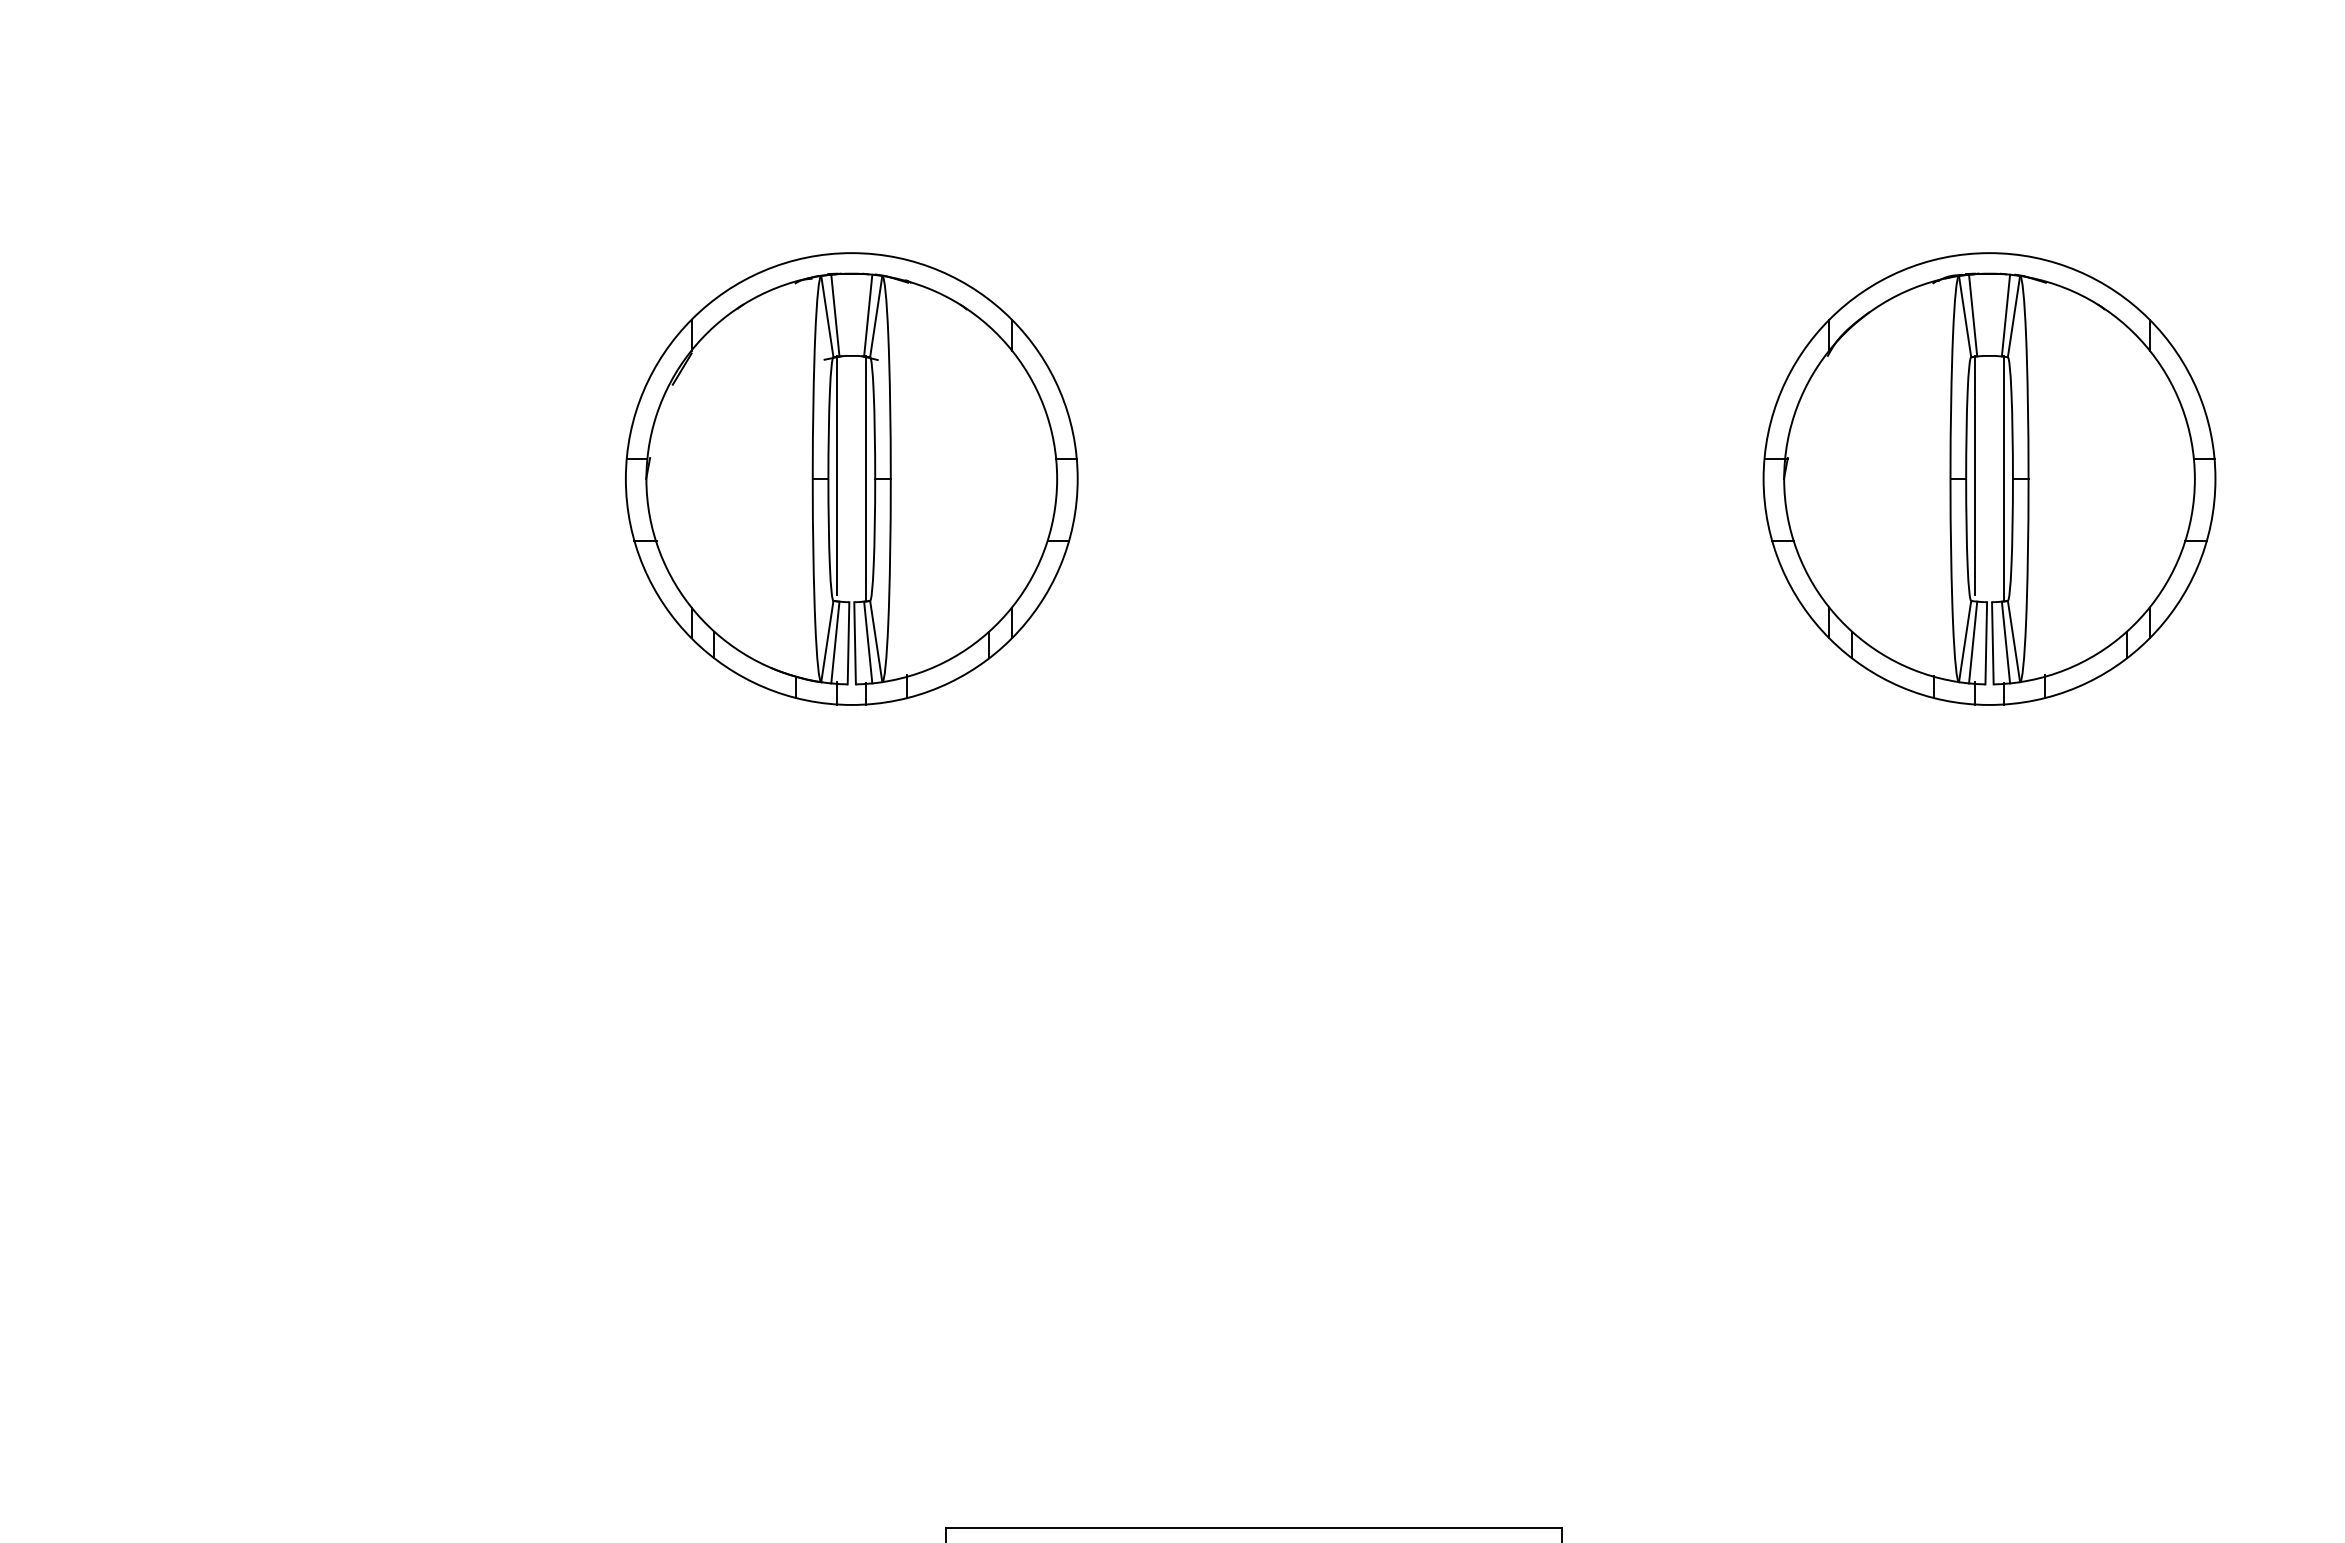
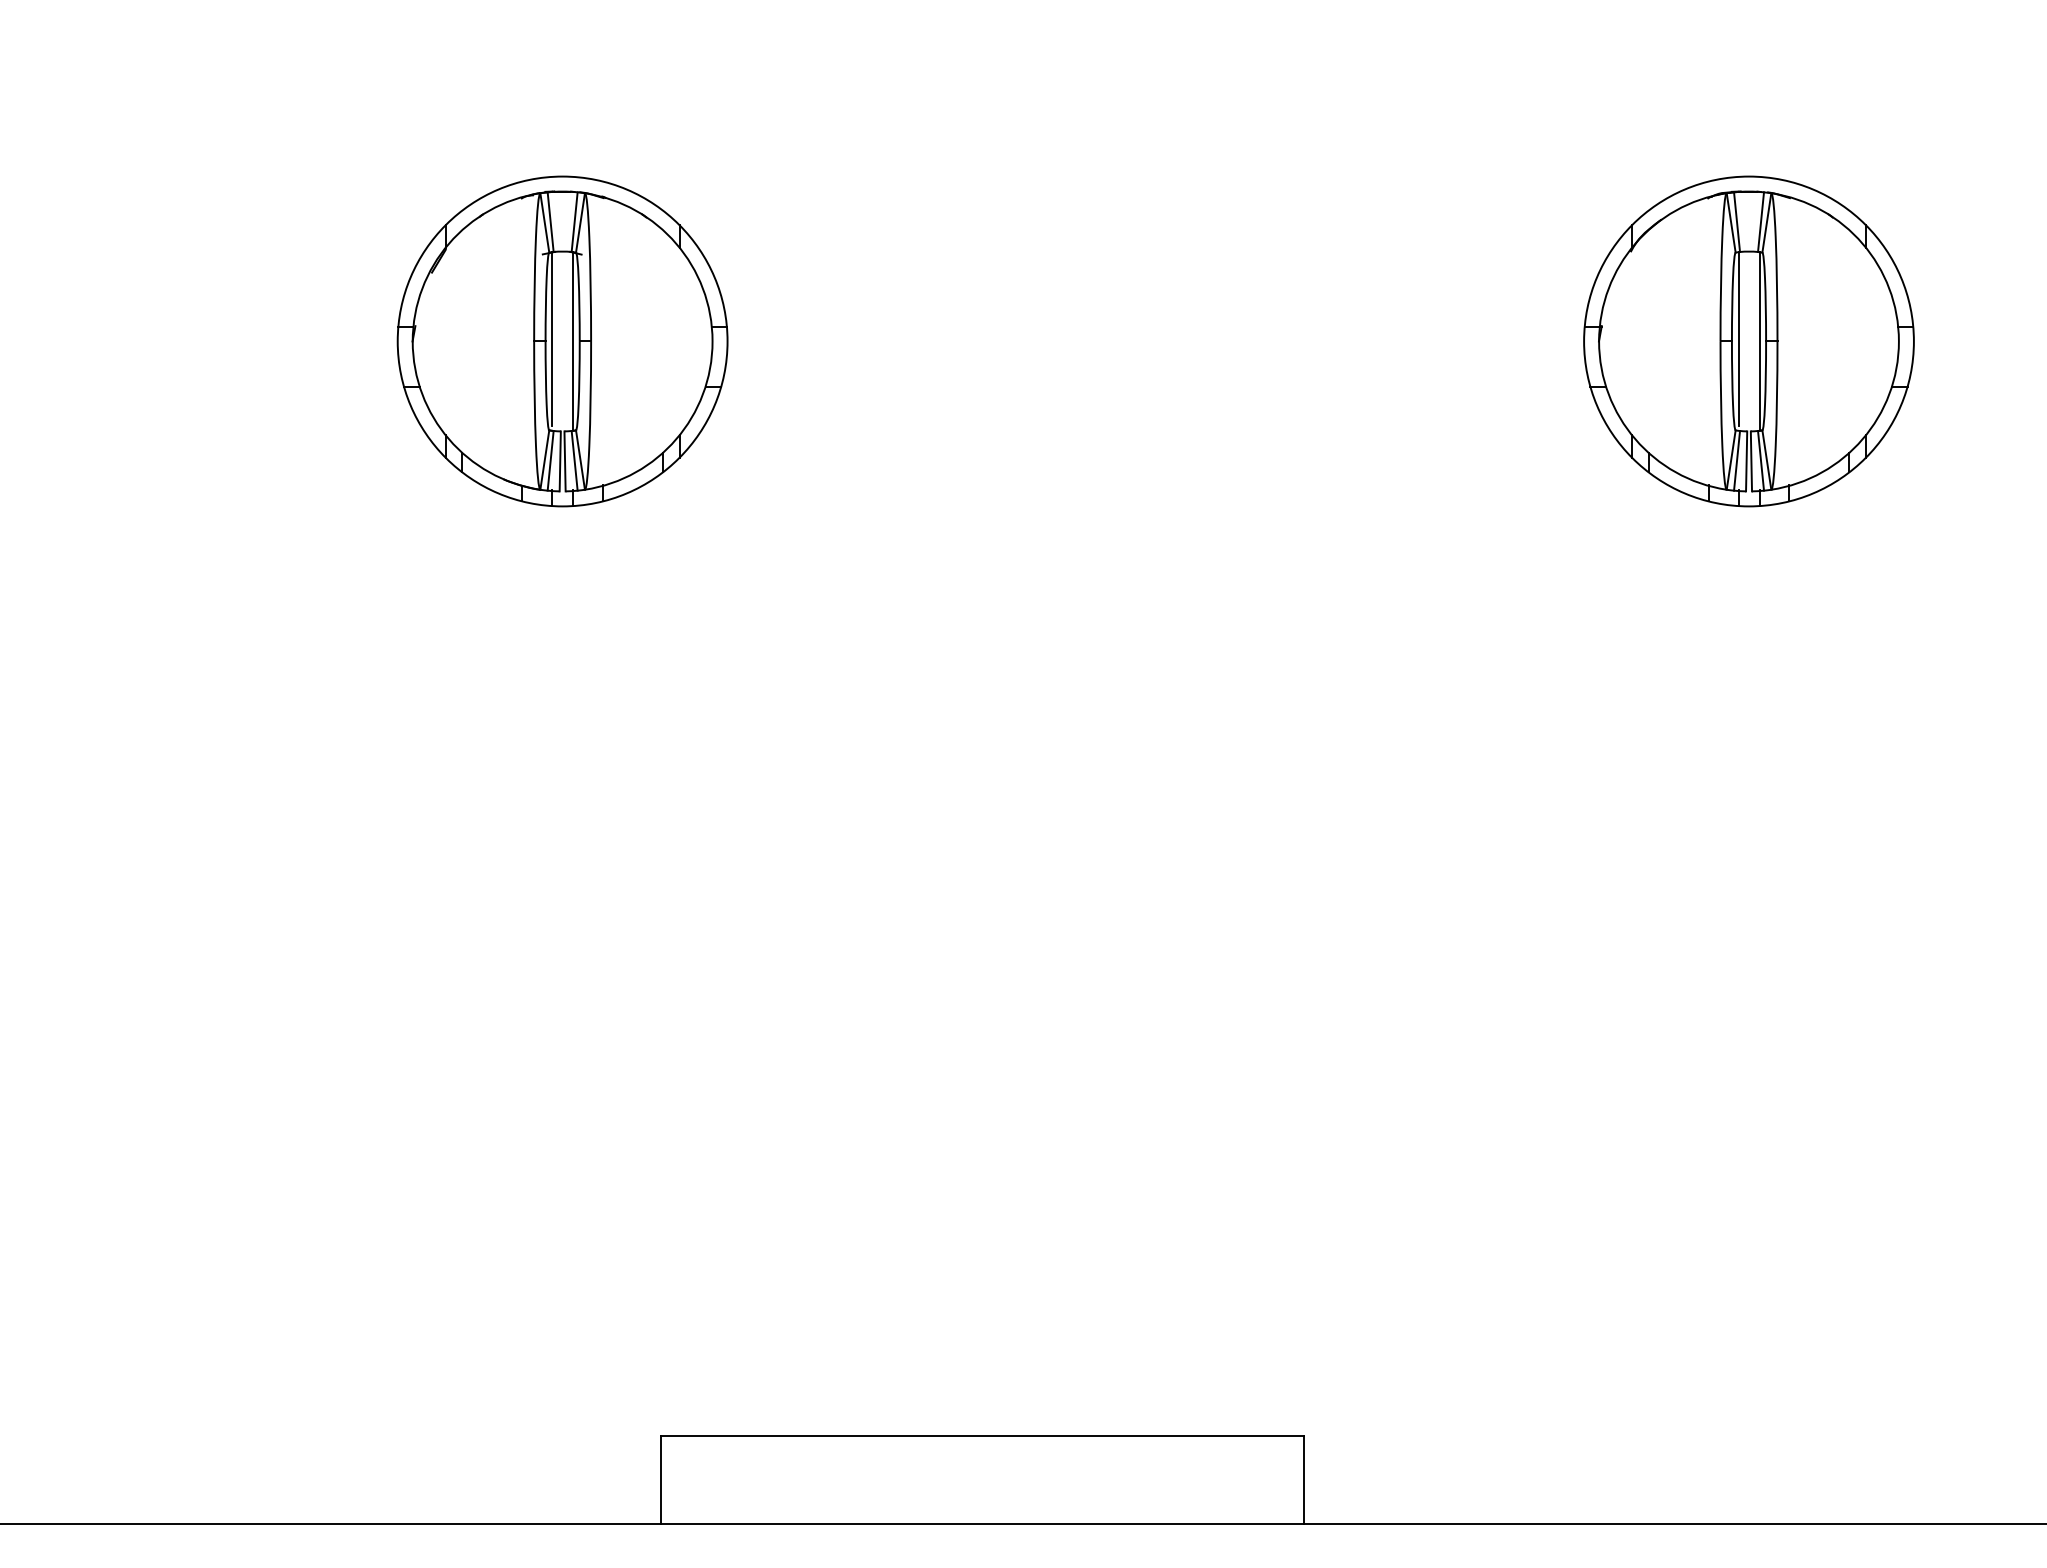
part: (851, 478) -> (562, 340), size x0.7
part: (1989, 478) -> (1748, 340), size x0.7

